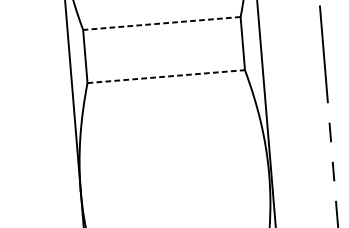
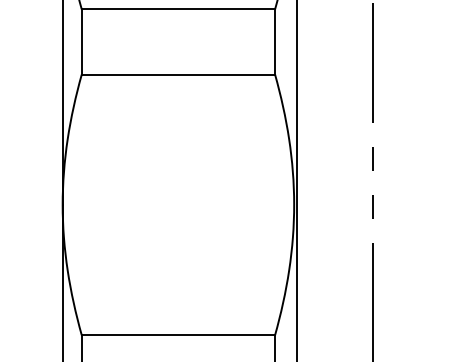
line: (161, 23) -> (178, 9), dashed -> solid
line: (166, 76) -> (178, 74), dashed -> solid

